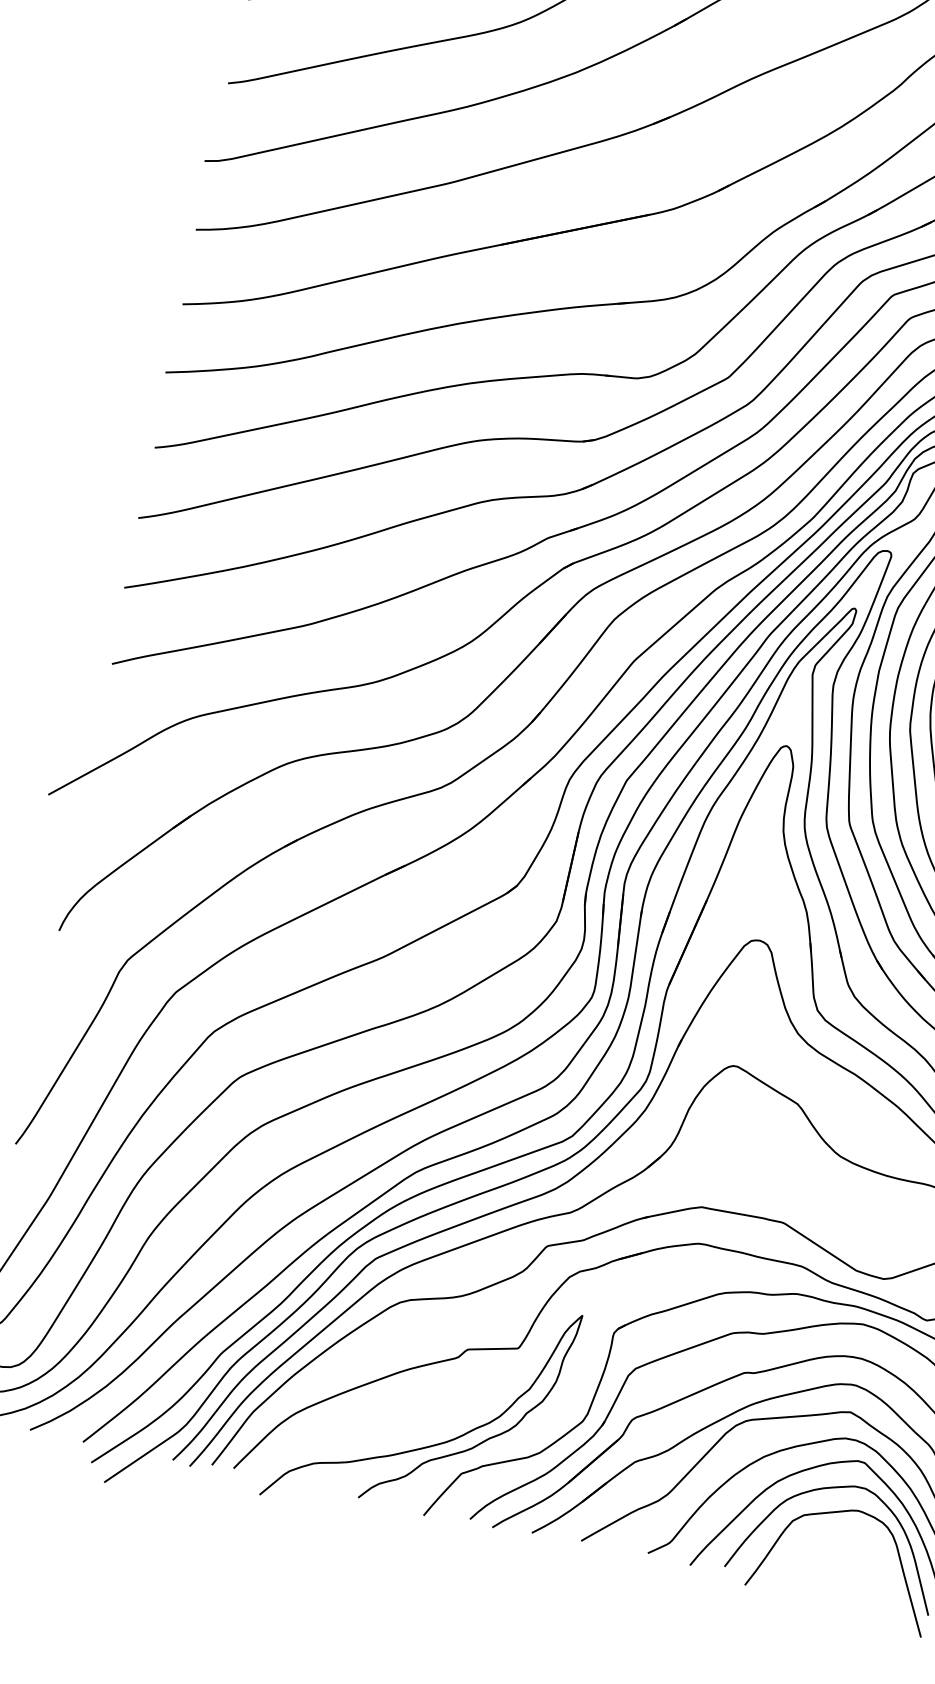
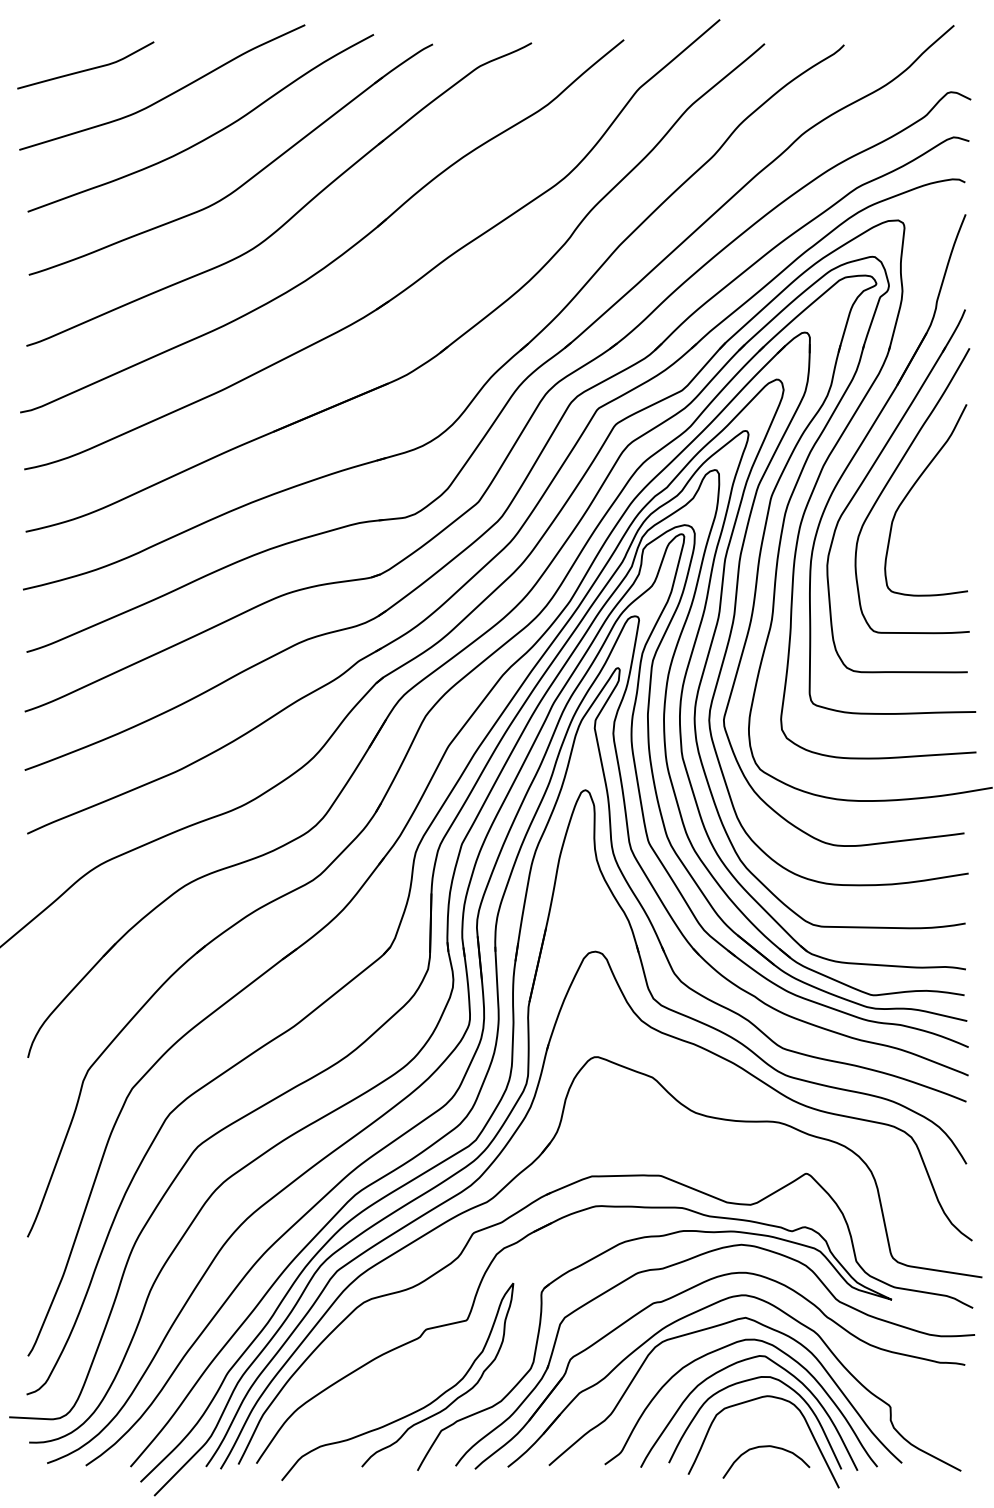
curve: (844, 1571) -> (766, 1447), added

